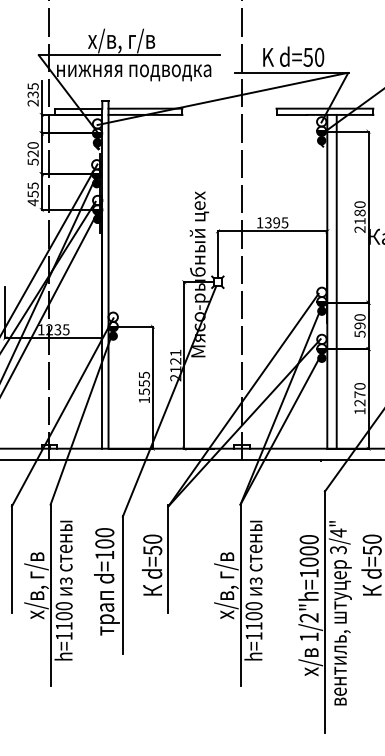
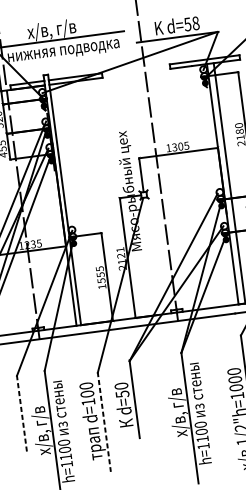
text: (319, 57) -> (195, 23), d=50 -> d=58
text: (276, 222) -> (180, 146), 1395 -> 1305
line: (11, 559) -> (21, 414), solid -> dashed
line: (122, 585) -> (104, 422), solid -> dashed

